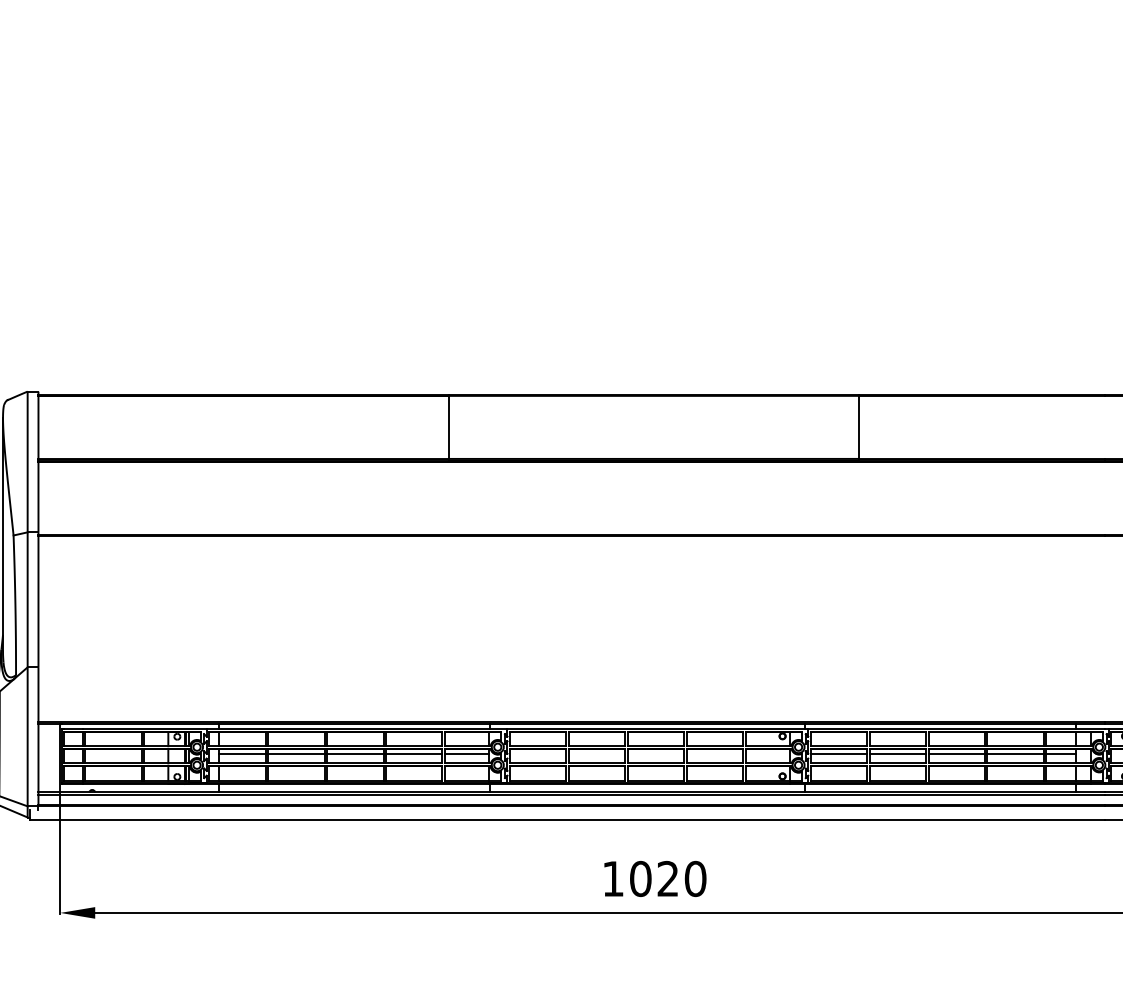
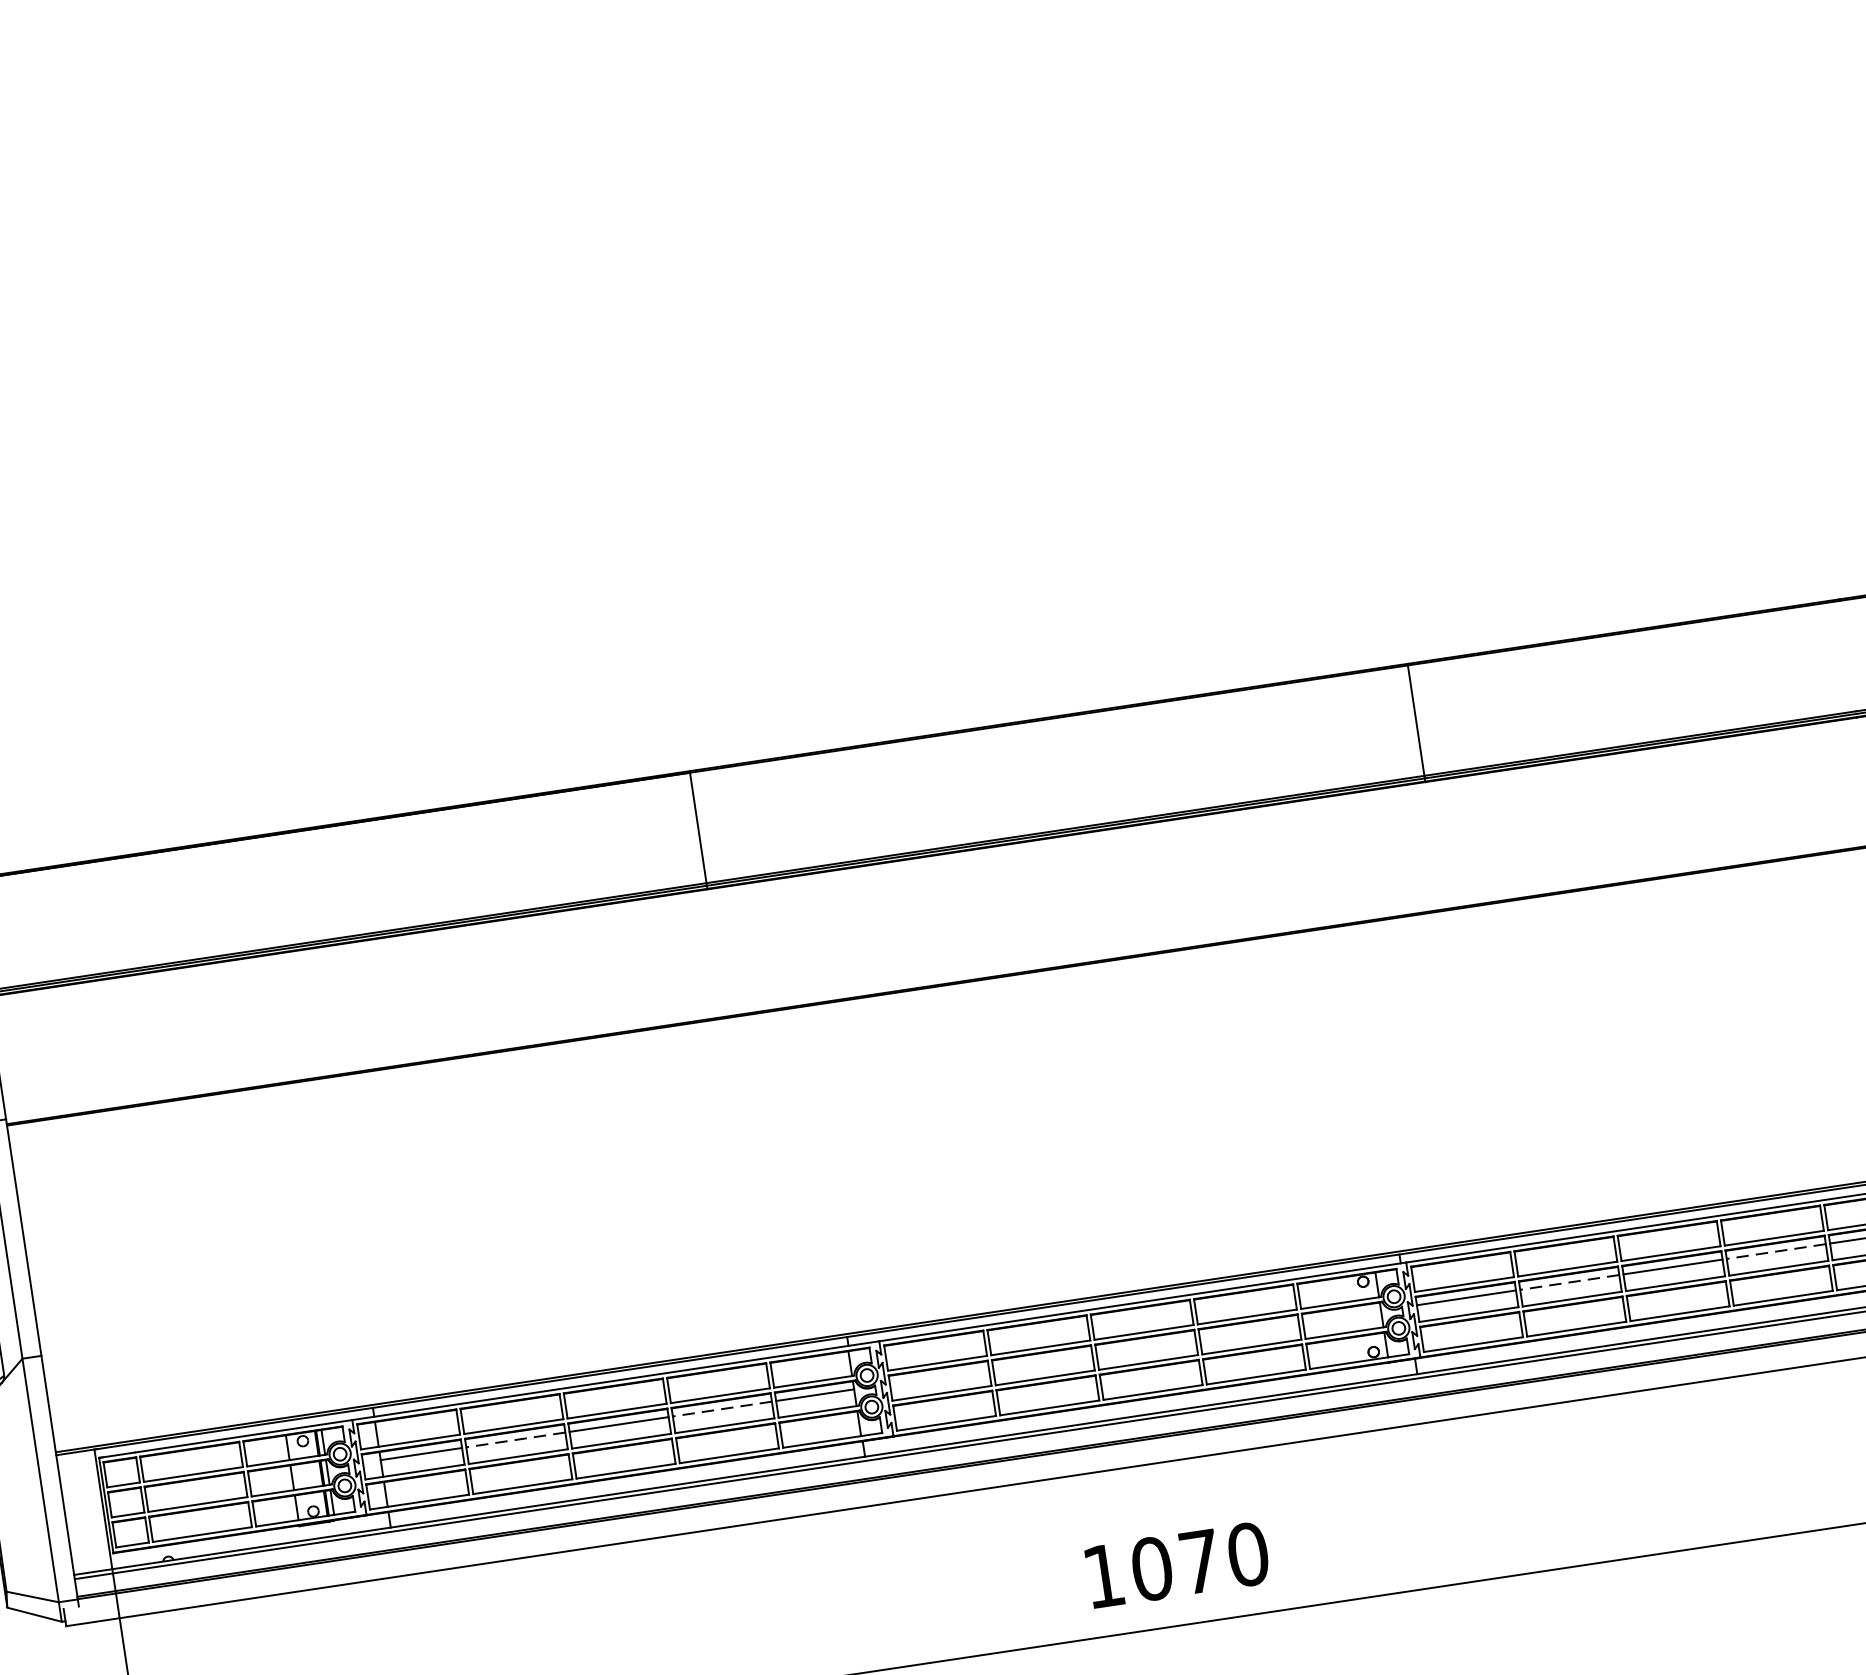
line: (295, 753) -> (514, 1439), solid -> dashed
line: (413, 753) -> (721, 1408), solid -> dashed
line: (897, 753) -> (1569, 1281), solid -> dashed
line: (1015, 753) -> (1775, 1250), solid -> dashed
text: (667, 878) -> (1198, 1561), 1020 -> 1070

